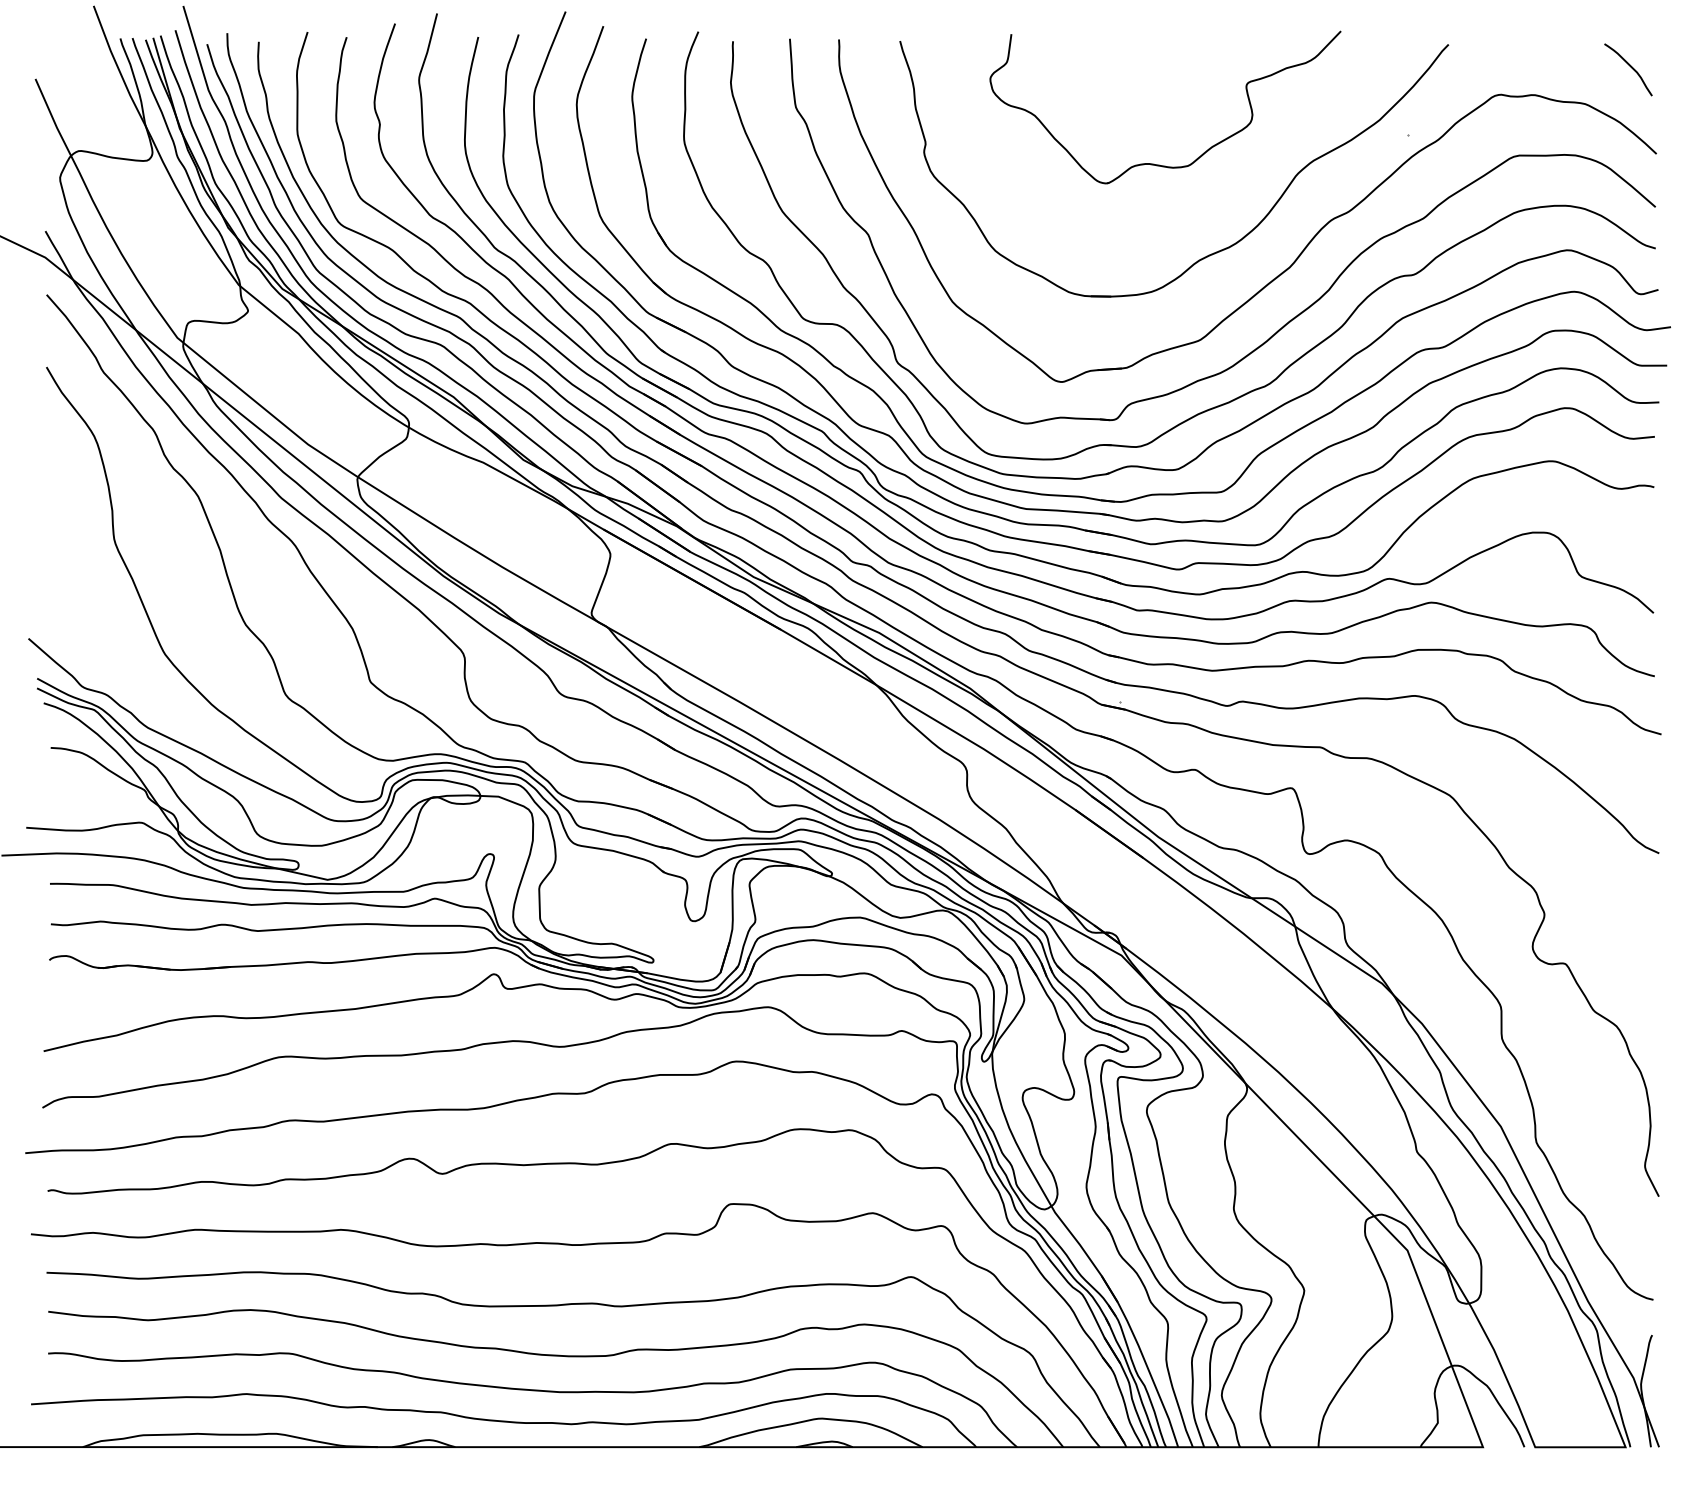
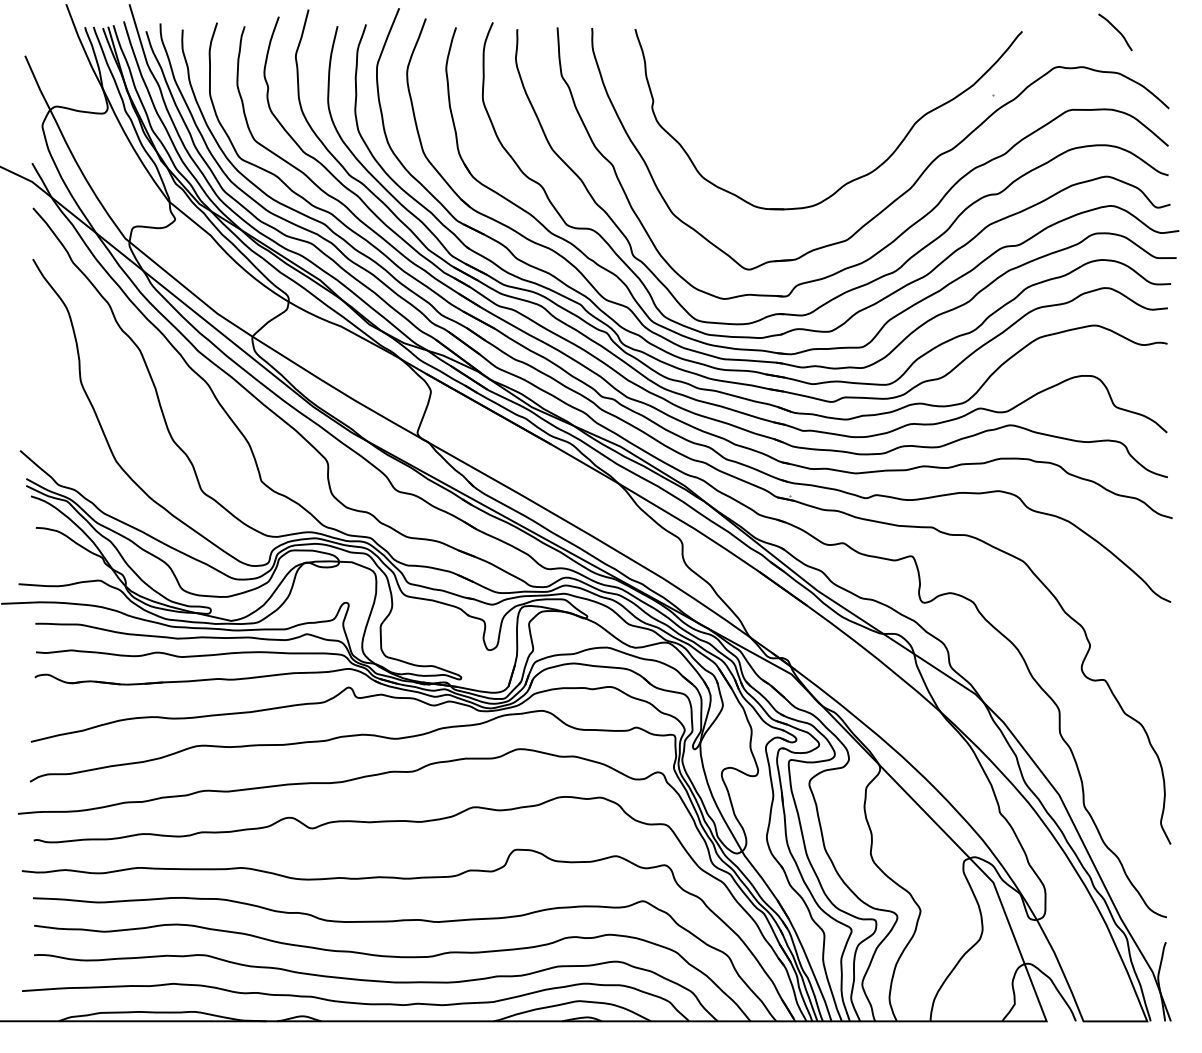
curve: (1630, 67) -> (1116, 30), moved
part: (1154, 163) -> (814, 115), removed

